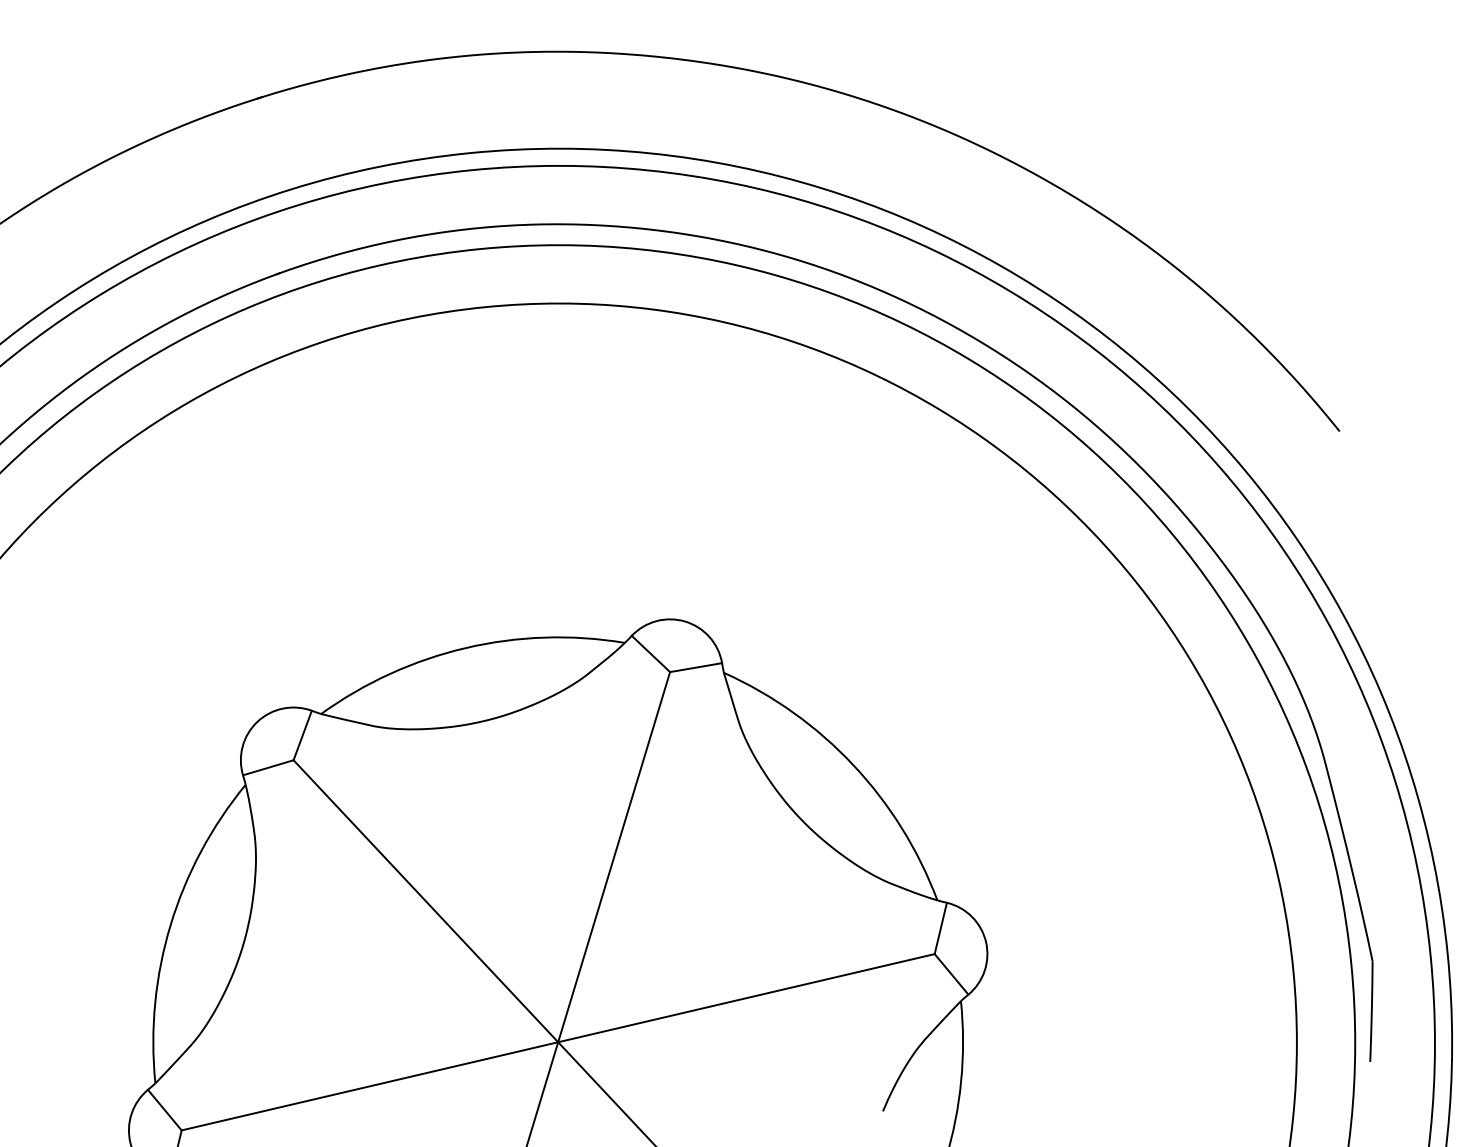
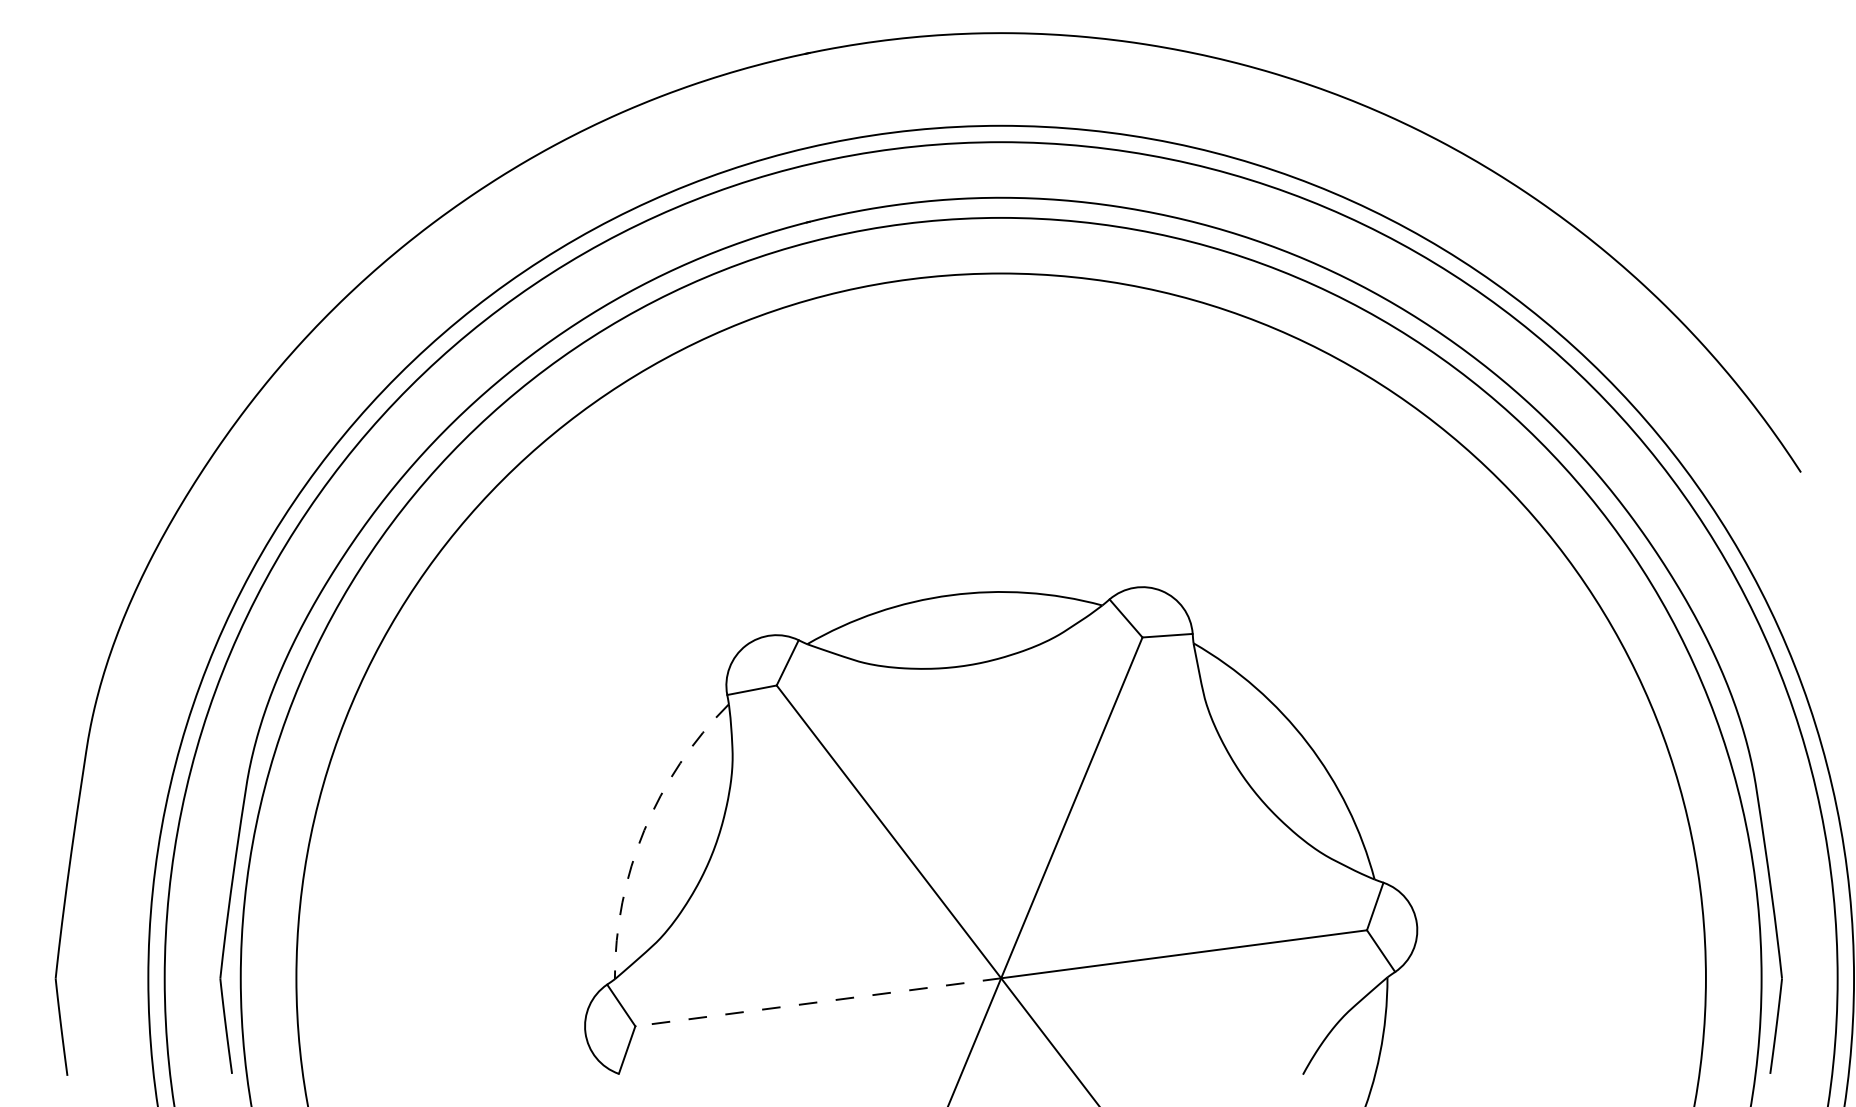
arc: (170, 925) -> (644, 830), solid -> dashed
line: (369, 1086) -> (817, 1002), solid -> dashed

